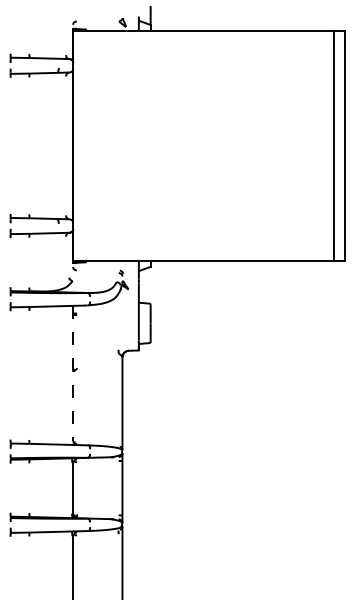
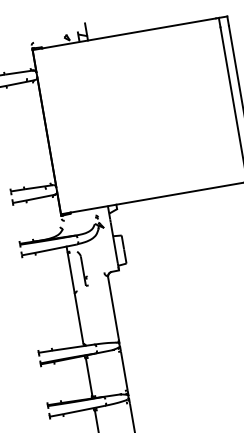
part: (90, 339) -> (83, 268), added
line: (73, 373) -> (75, 294), dashed -> solid

